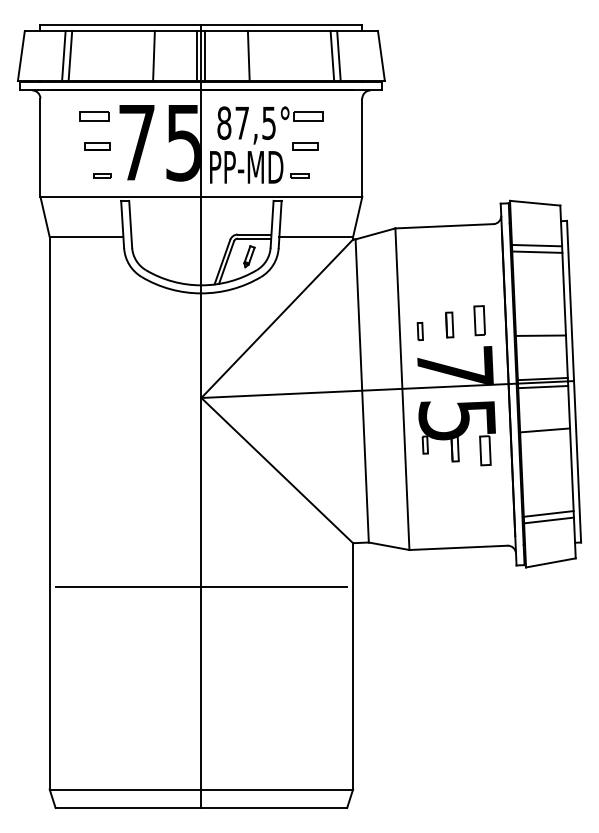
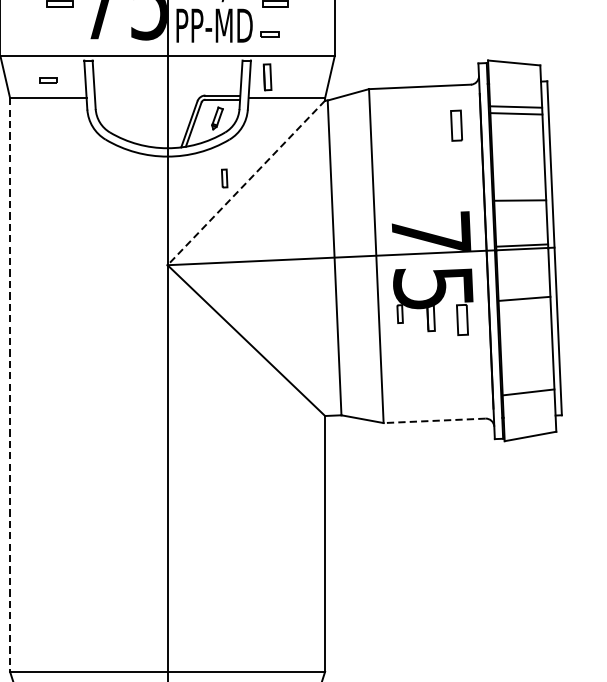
part: (102, 175) -> (48, 79), moved
line: (277, 318) -> (246, 182), solid -> dashed
part: (479, 320) -> (456, 125), moved
part: (449, 324) -> (267, 76), moved
part: (419, 331) -> (223, 178), moved
line: (543, 387) -> (522, 254), removed
line: (49, 513) -> (9, 385), solid -> dashed
line: (548, 513) -> (528, 385), removed
line: (457, 547) -> (433, 420), solid -> dashed
line: (201, 586) -> (167, 460), removed

